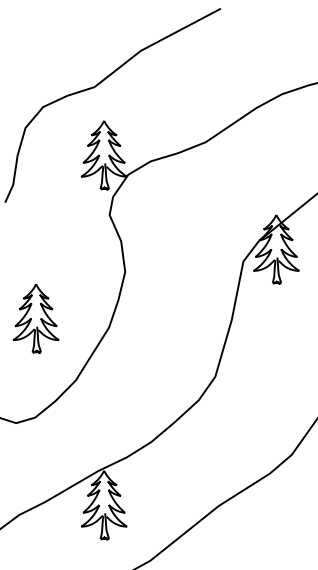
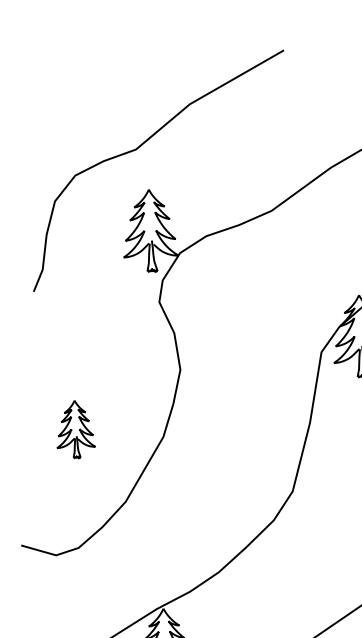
part: (35, 318) -> (74, 429), size x0.7

